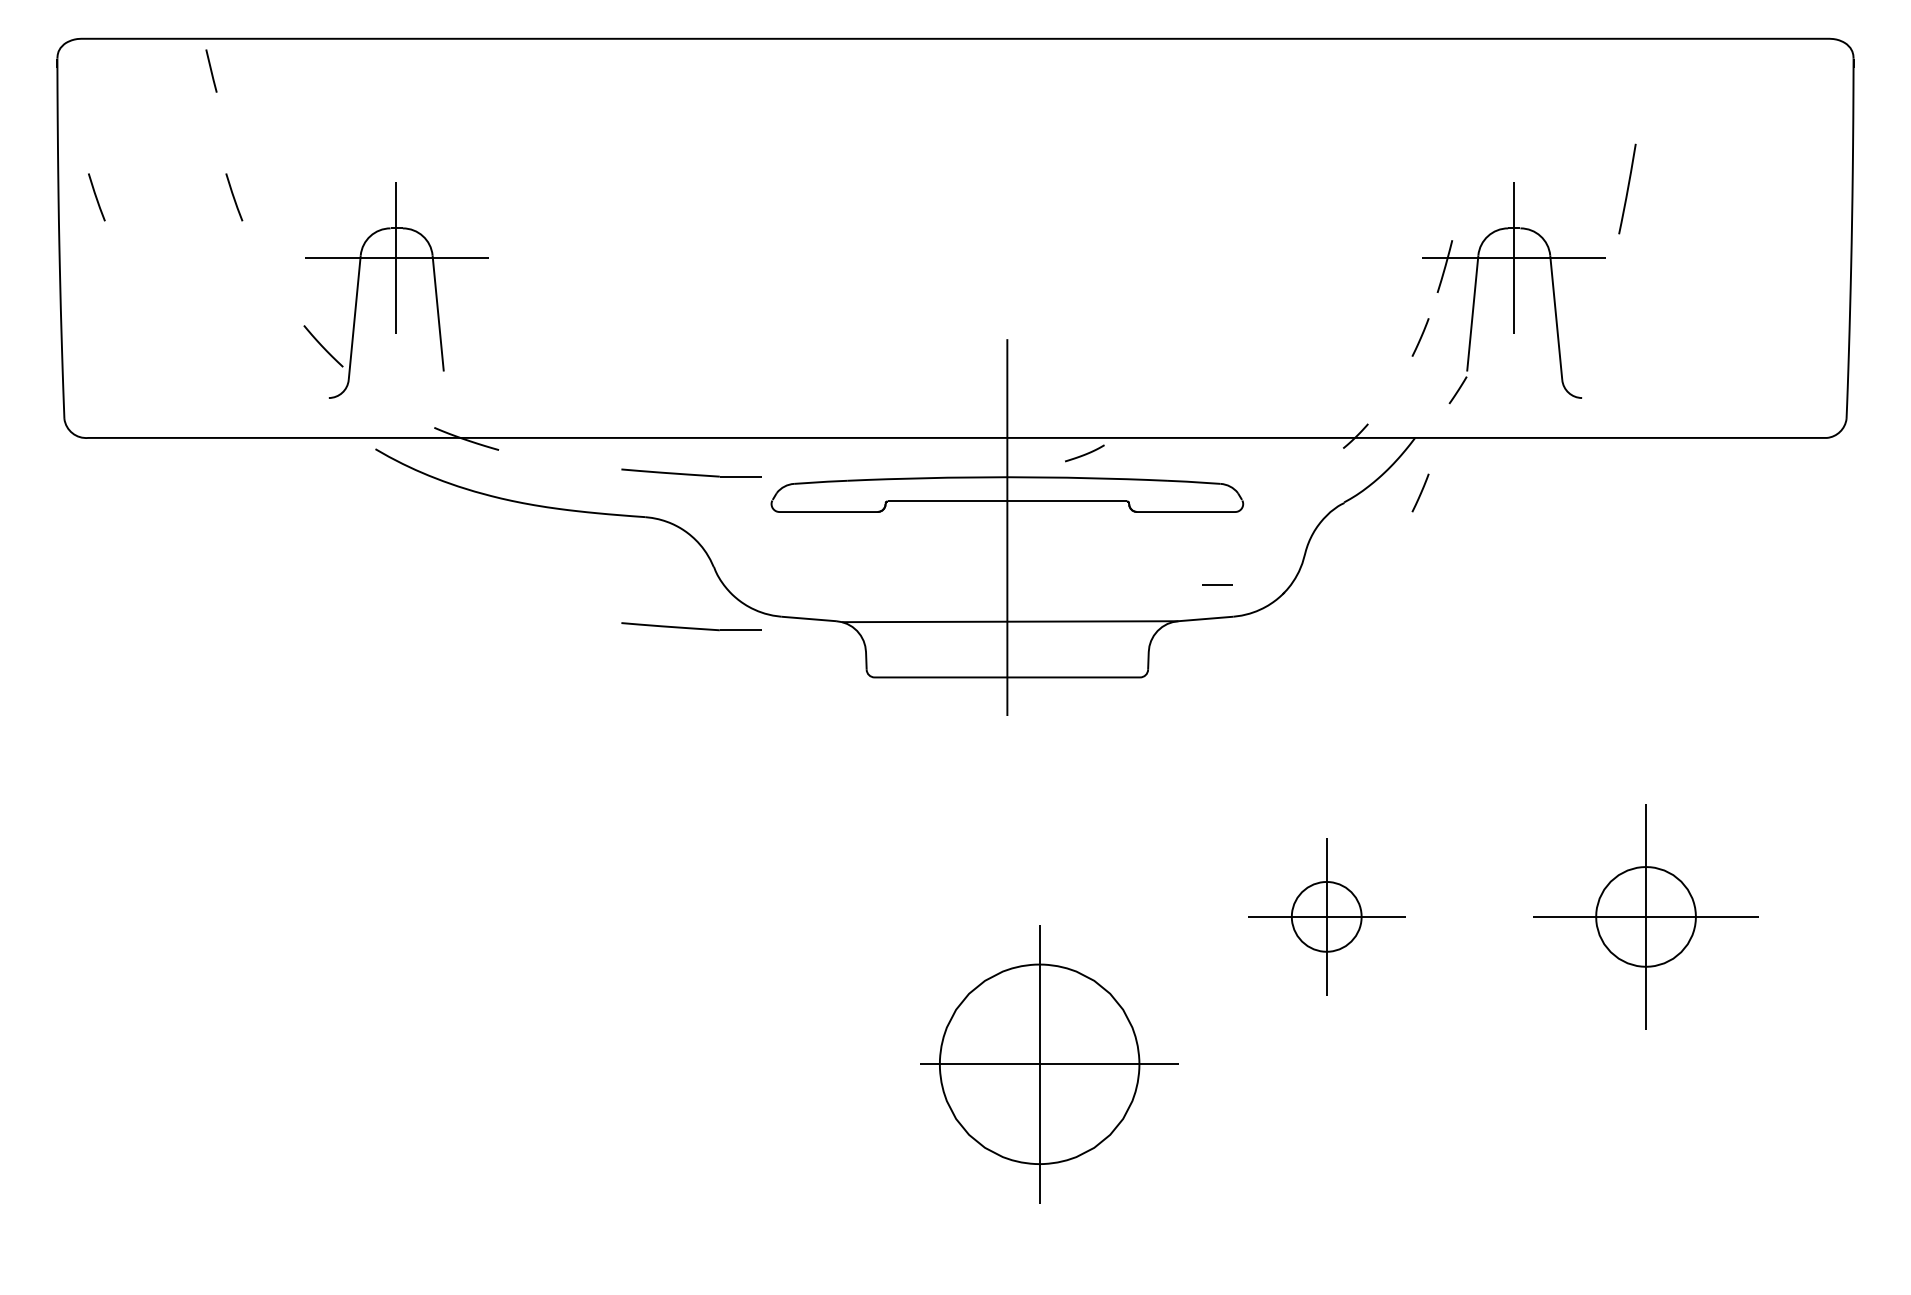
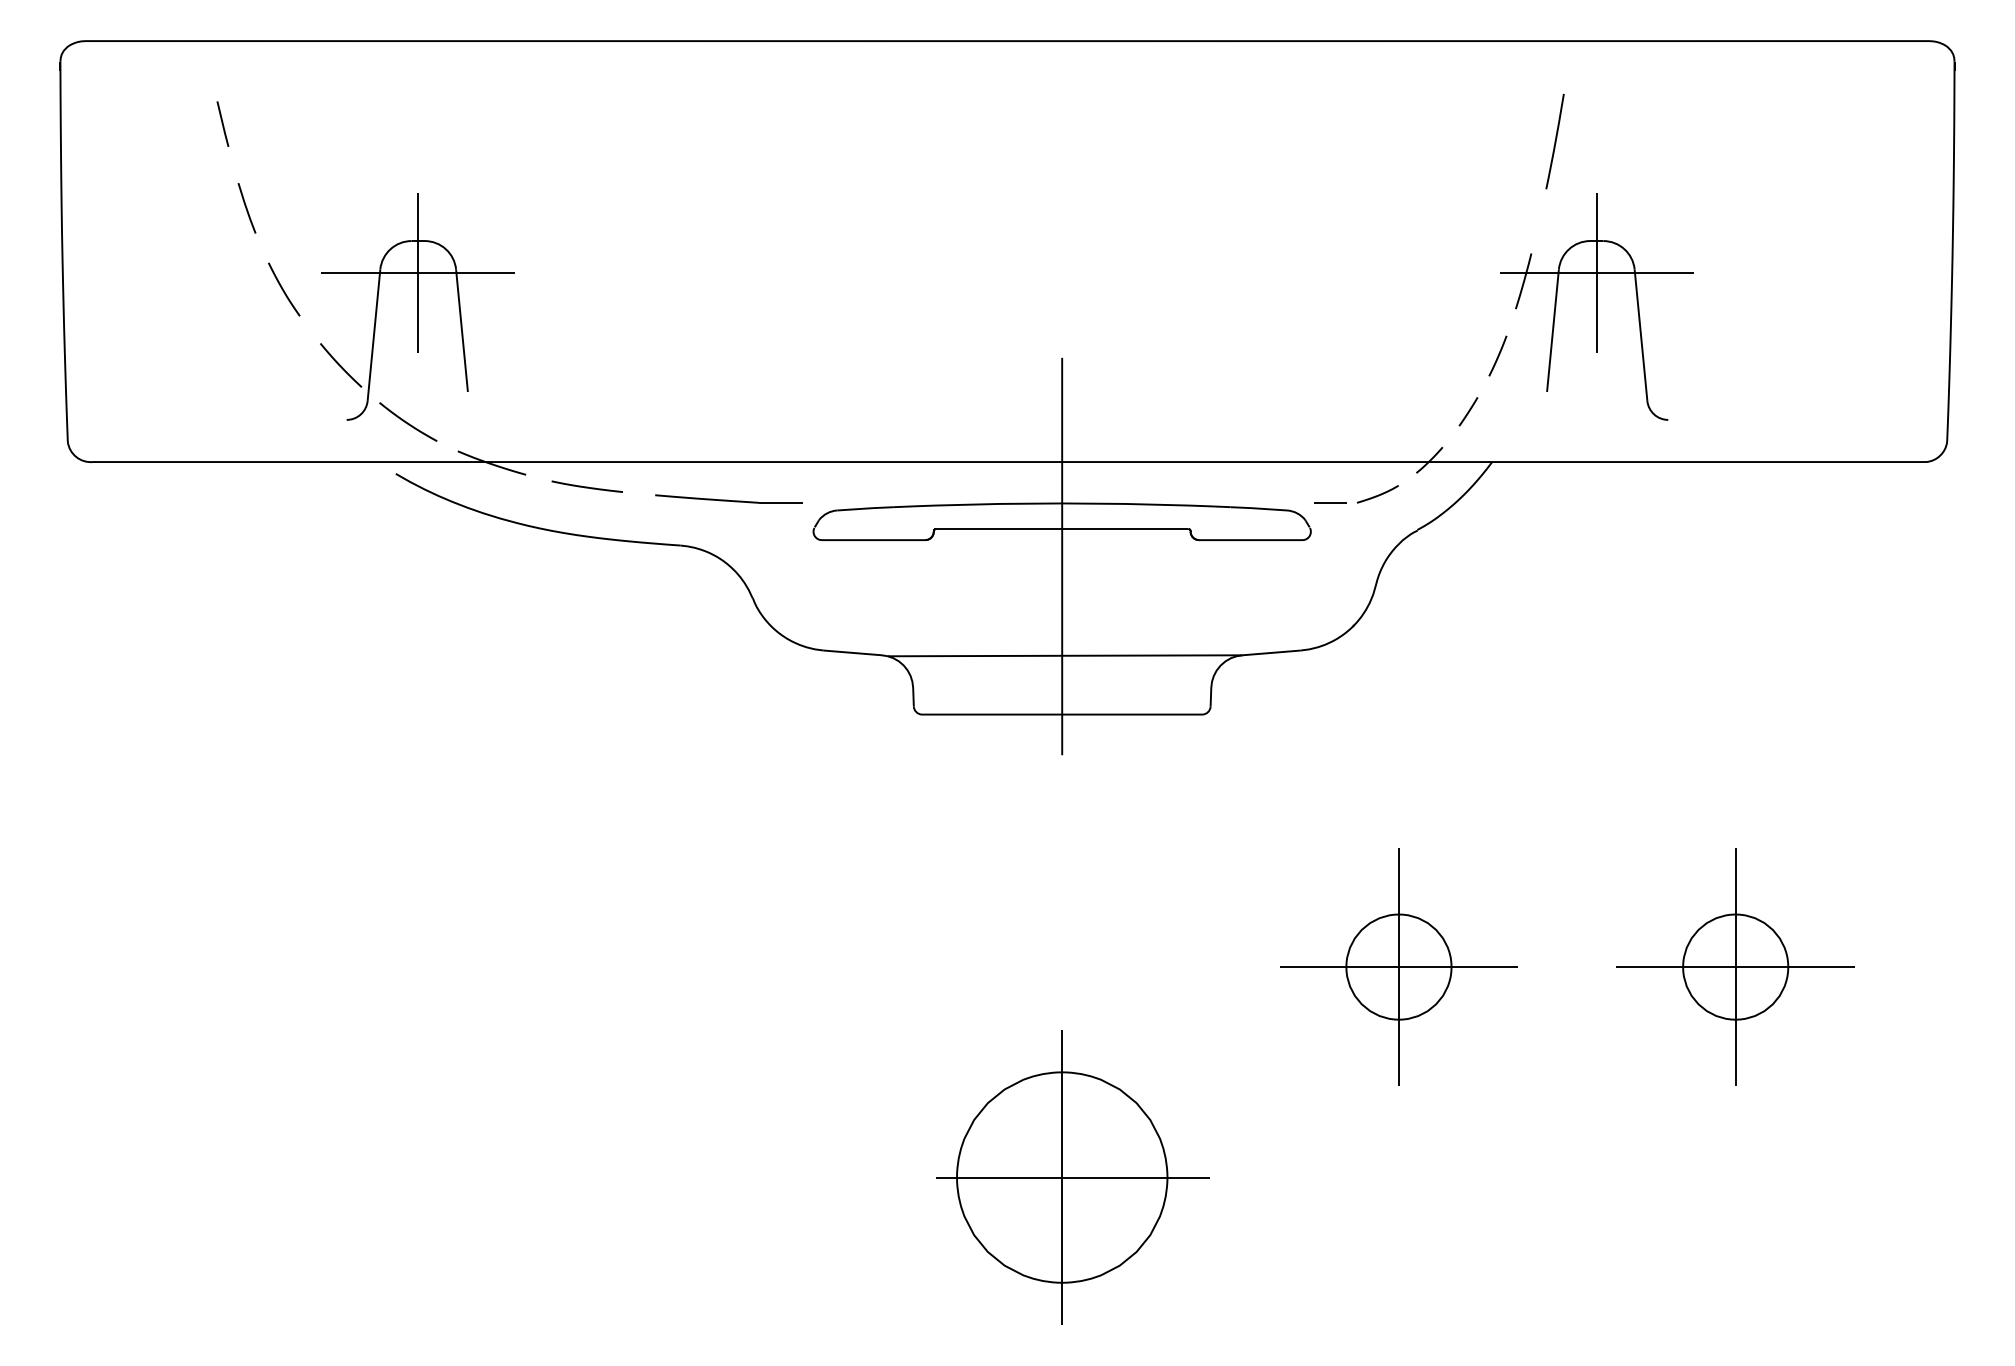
line: (211, 70) -> (222, 123), moved
line: (1626, 188) -> (1554, 141), moved
line: (96, 197) -> (101, 208), removed
curve: (268, 274) -> (283, 289), added
line: (1458, 390) -> (1468, 411), moved
curve: (387, 400) -> (408, 422), added
curve: (1085, 453) -> (1378, 494), moved
line: (556, 461) -> (586, 486), added
line: (1420, 492) -> (1497, 519), removed
line: (1217, 584) -> (1330, 502), moved
part: (690, 626) -> (728, 660), removed
part: (1326, 916) -> (1398, 966), size x1.43
part: (1049, 1064) -> (1072, 1177), moved

